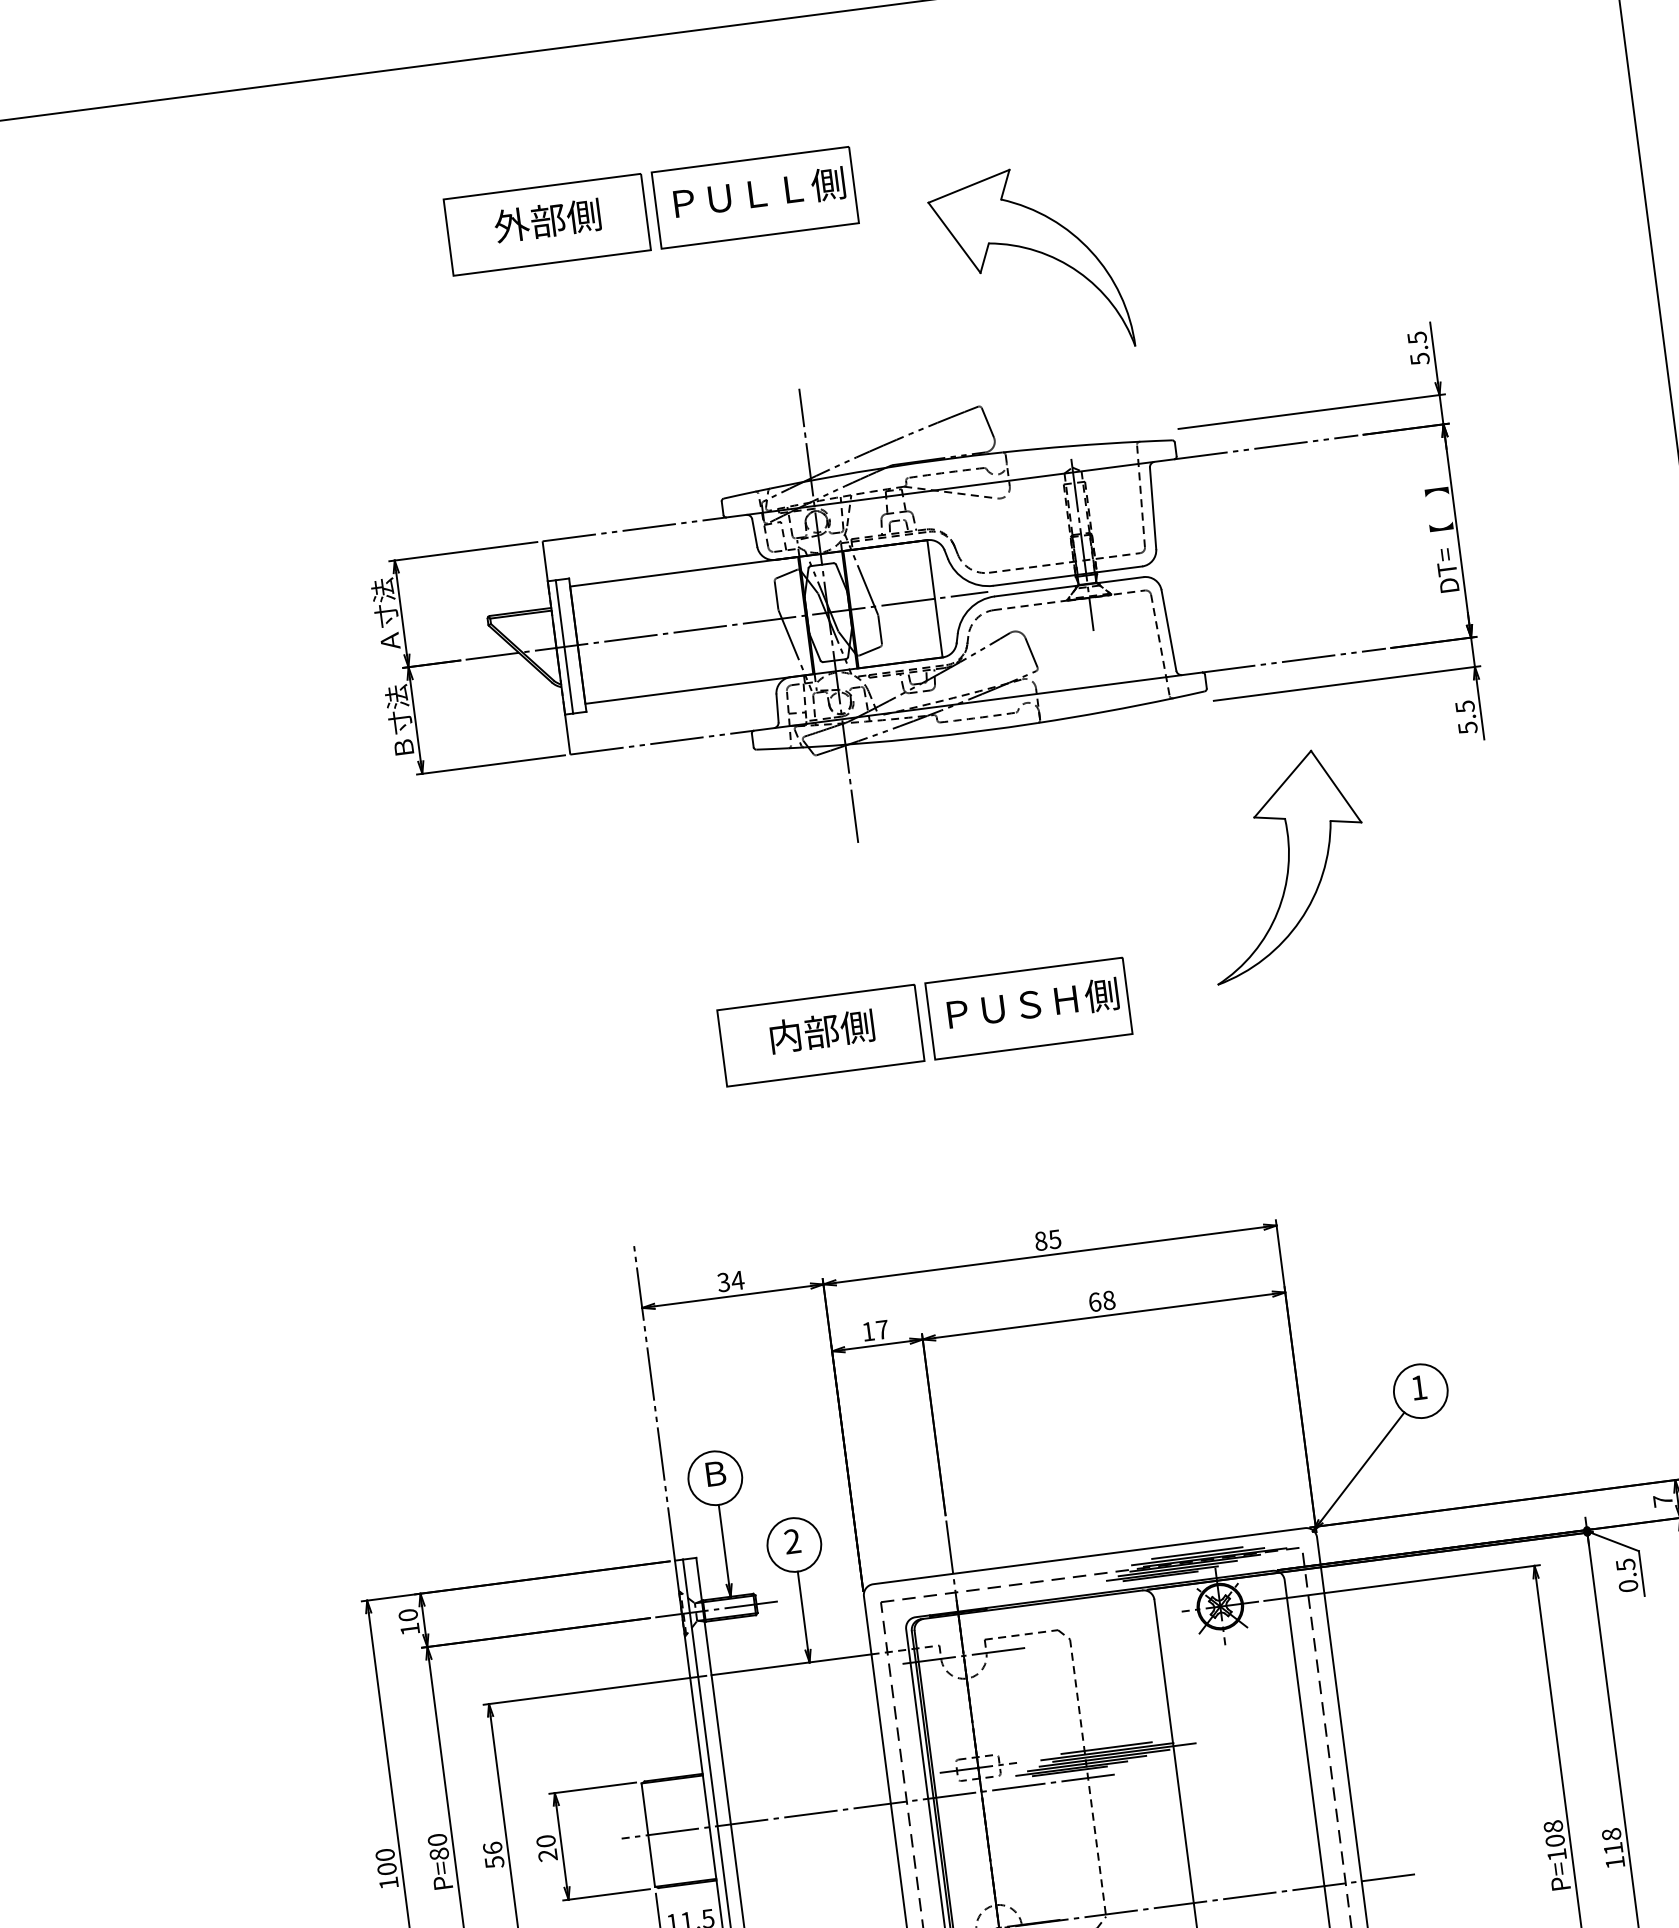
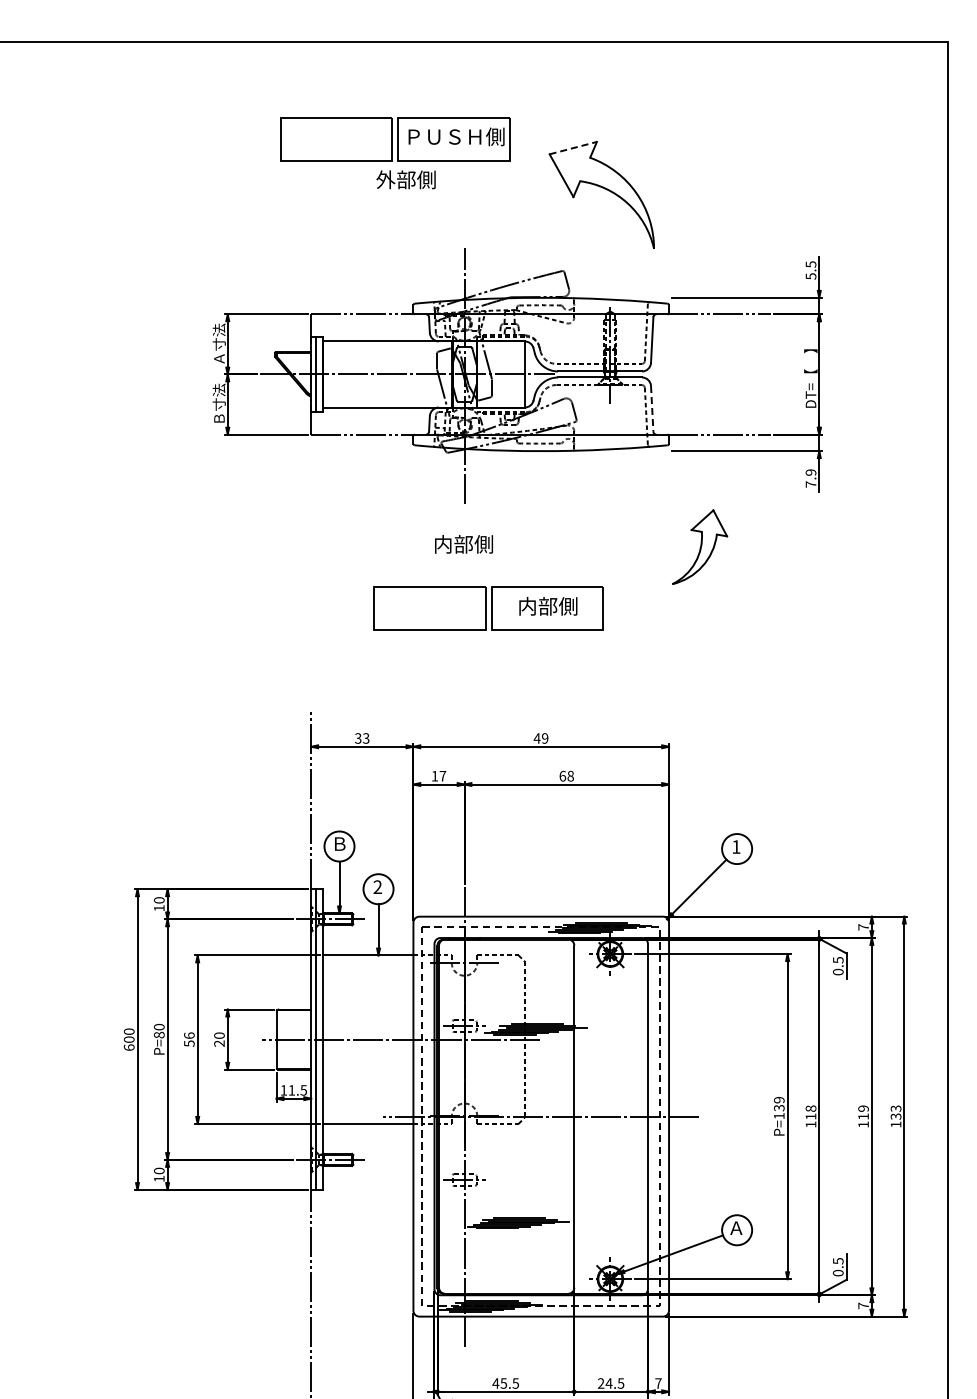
line: (969, 186) -> (573, 148), solid -> dashed
text: (775, 190) -> (465, 136), ＰＵＬＬ側 -> ＰＵＳＨ側
text: (546, 220) -> (405, 179), moved
line: (1169, 629) -> (652, 408), solid -> dashed
text: (1465, 717) -> (810, 478), 5.5 -> 7.9
part: (1284, 863) -> (699, 546), size x0.6
text: (1032, 1002) -> (549, 605), ＰＵＳＨ側 -> 内部側
text: (821, 1030) -> (463, 543), moved
text: (1046, 1240) -> (540, 738), 85 -> 49
text: (736, 1280) -> (365, 738), 34 -> 33
text: (1554, 1832) -> (779, 1103), P=108 -> P=139
text: (387, 1883) -> (128, 1047), 100 -> 600

